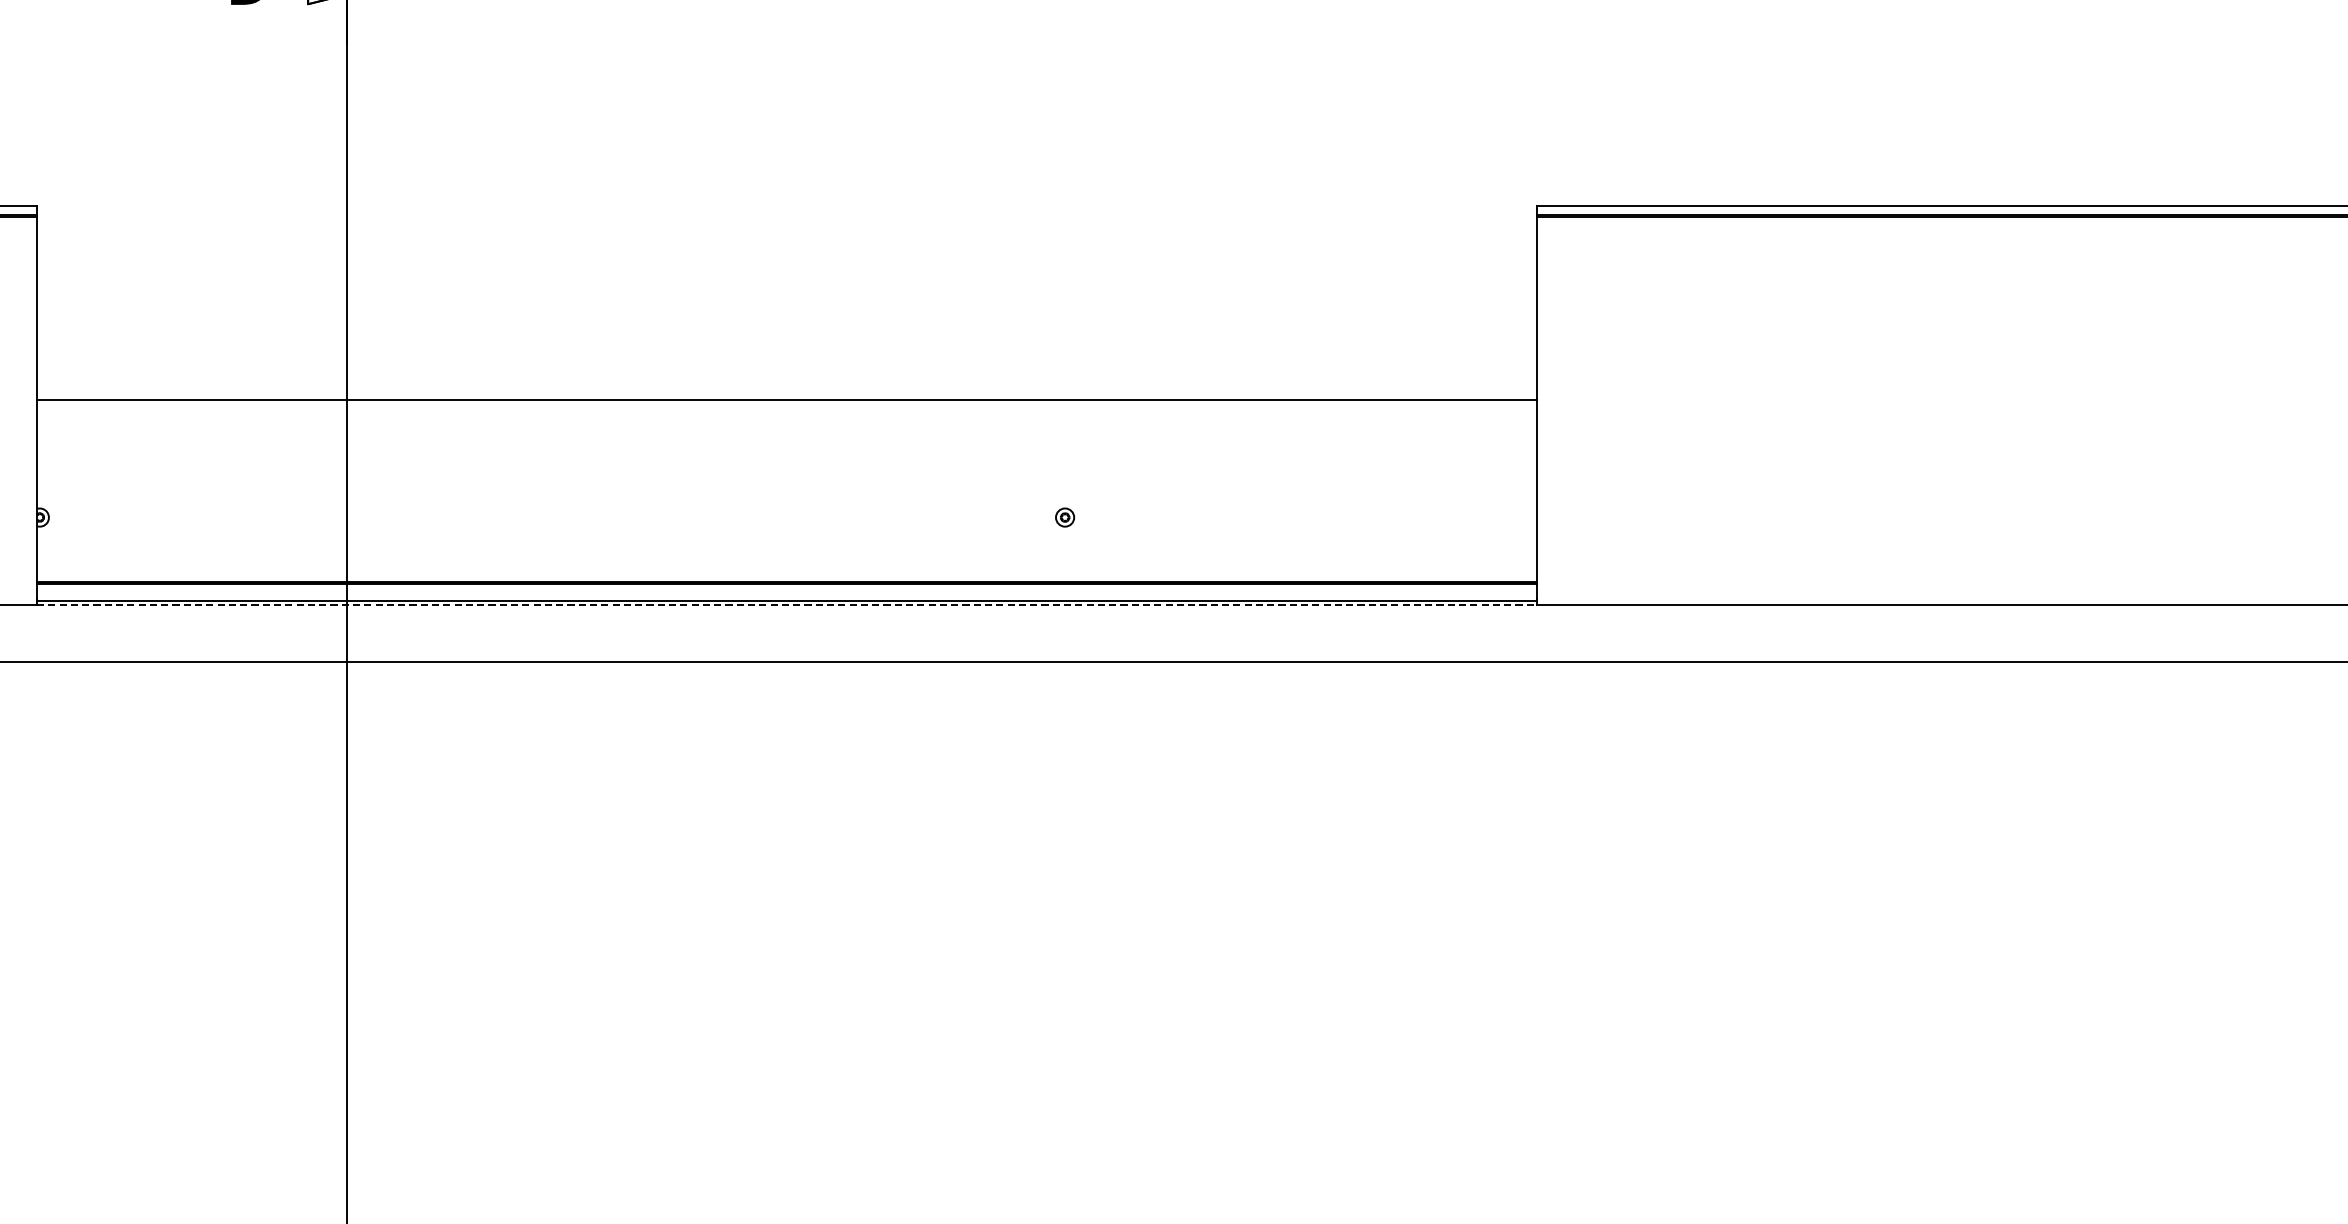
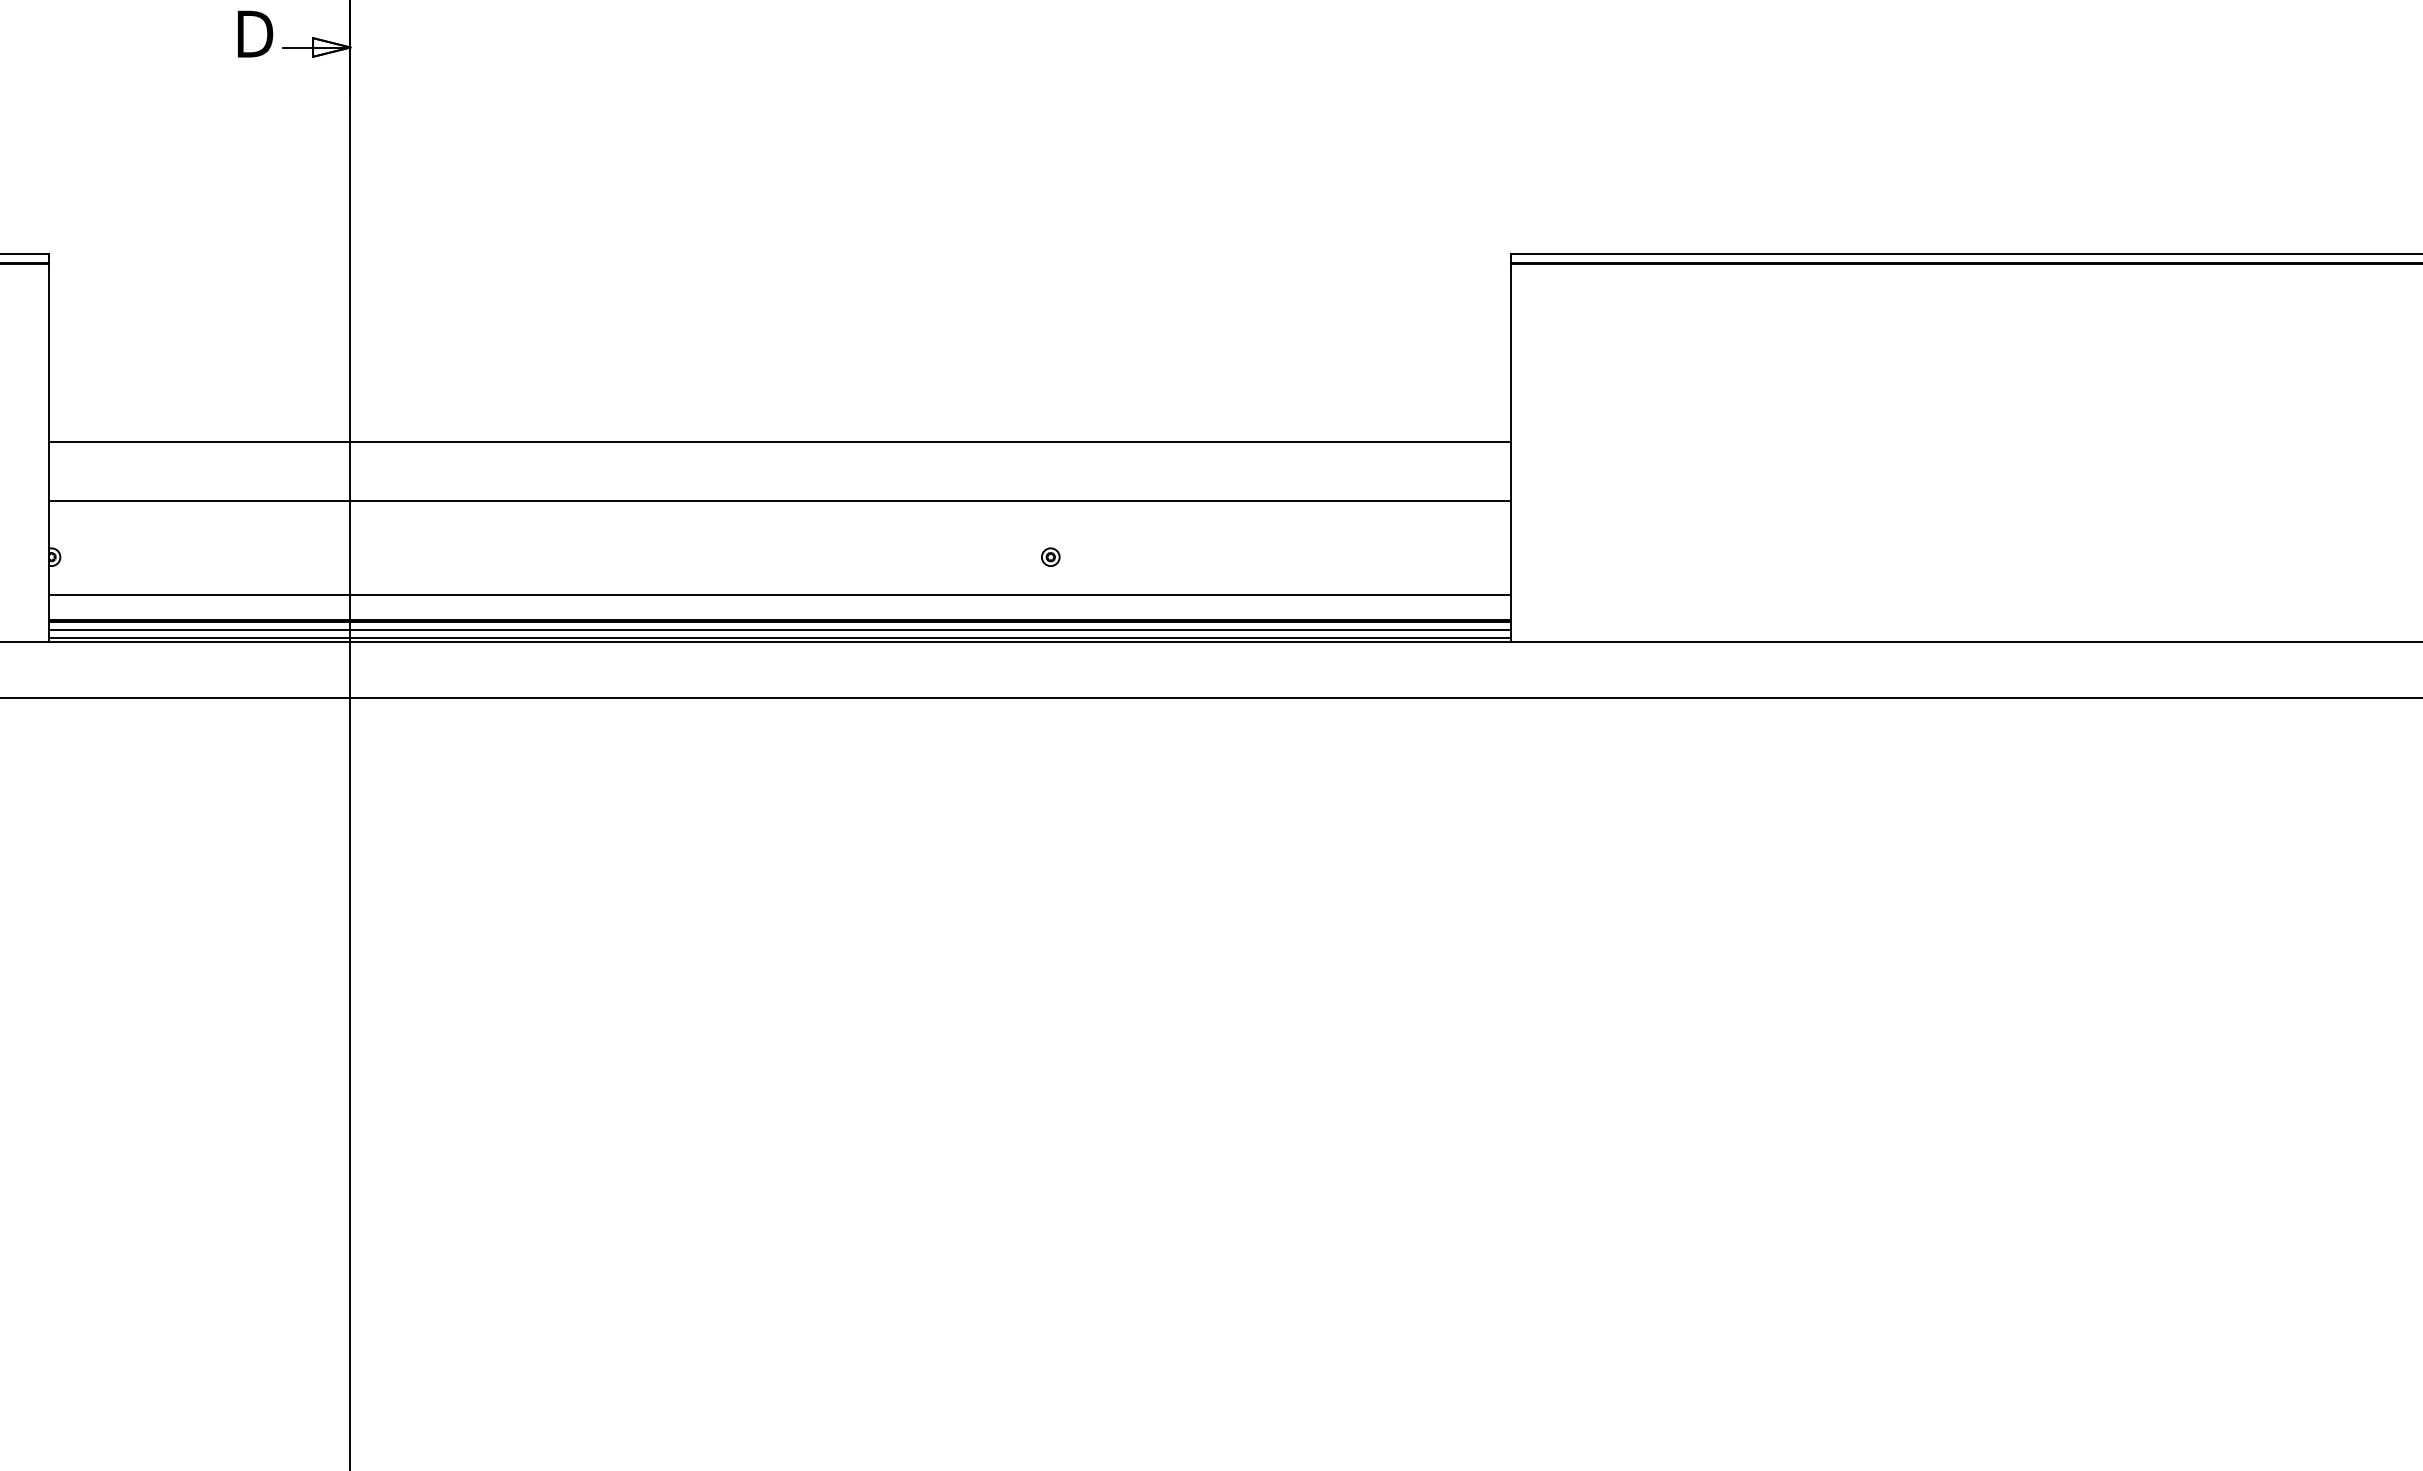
line: (786, 460) -> (779, 501), added
line: (786, 555) -> (779, 594), added
line: (786, 591) -> (779, 629), added
line: (787, 605) -> (780, 642), dashed -> solid

